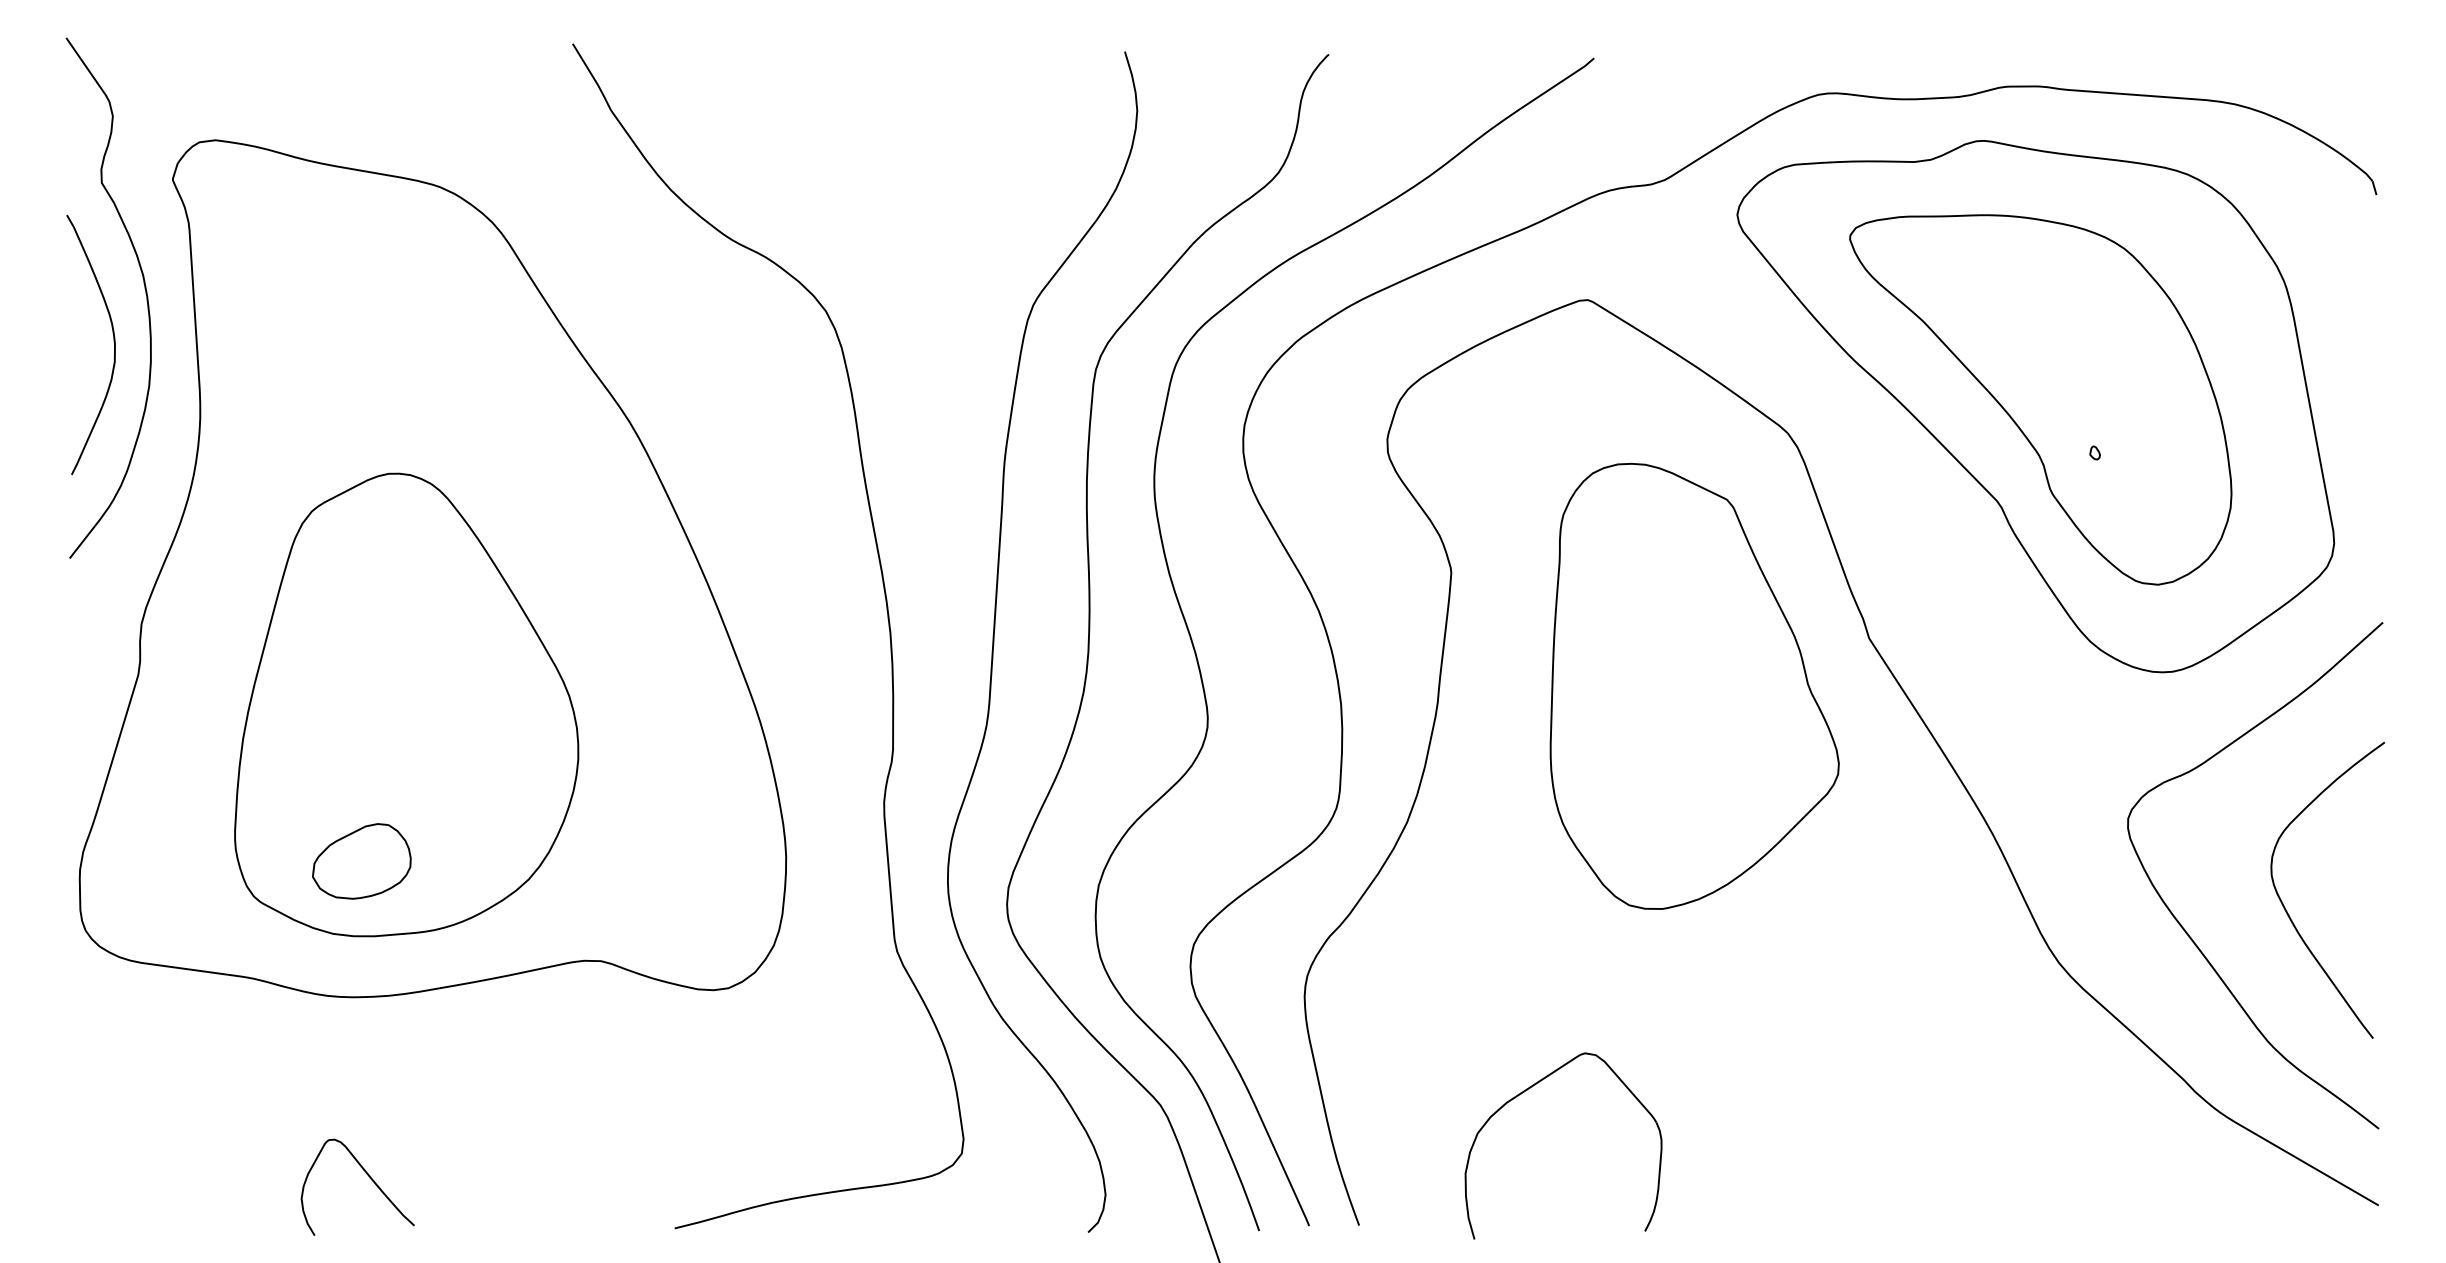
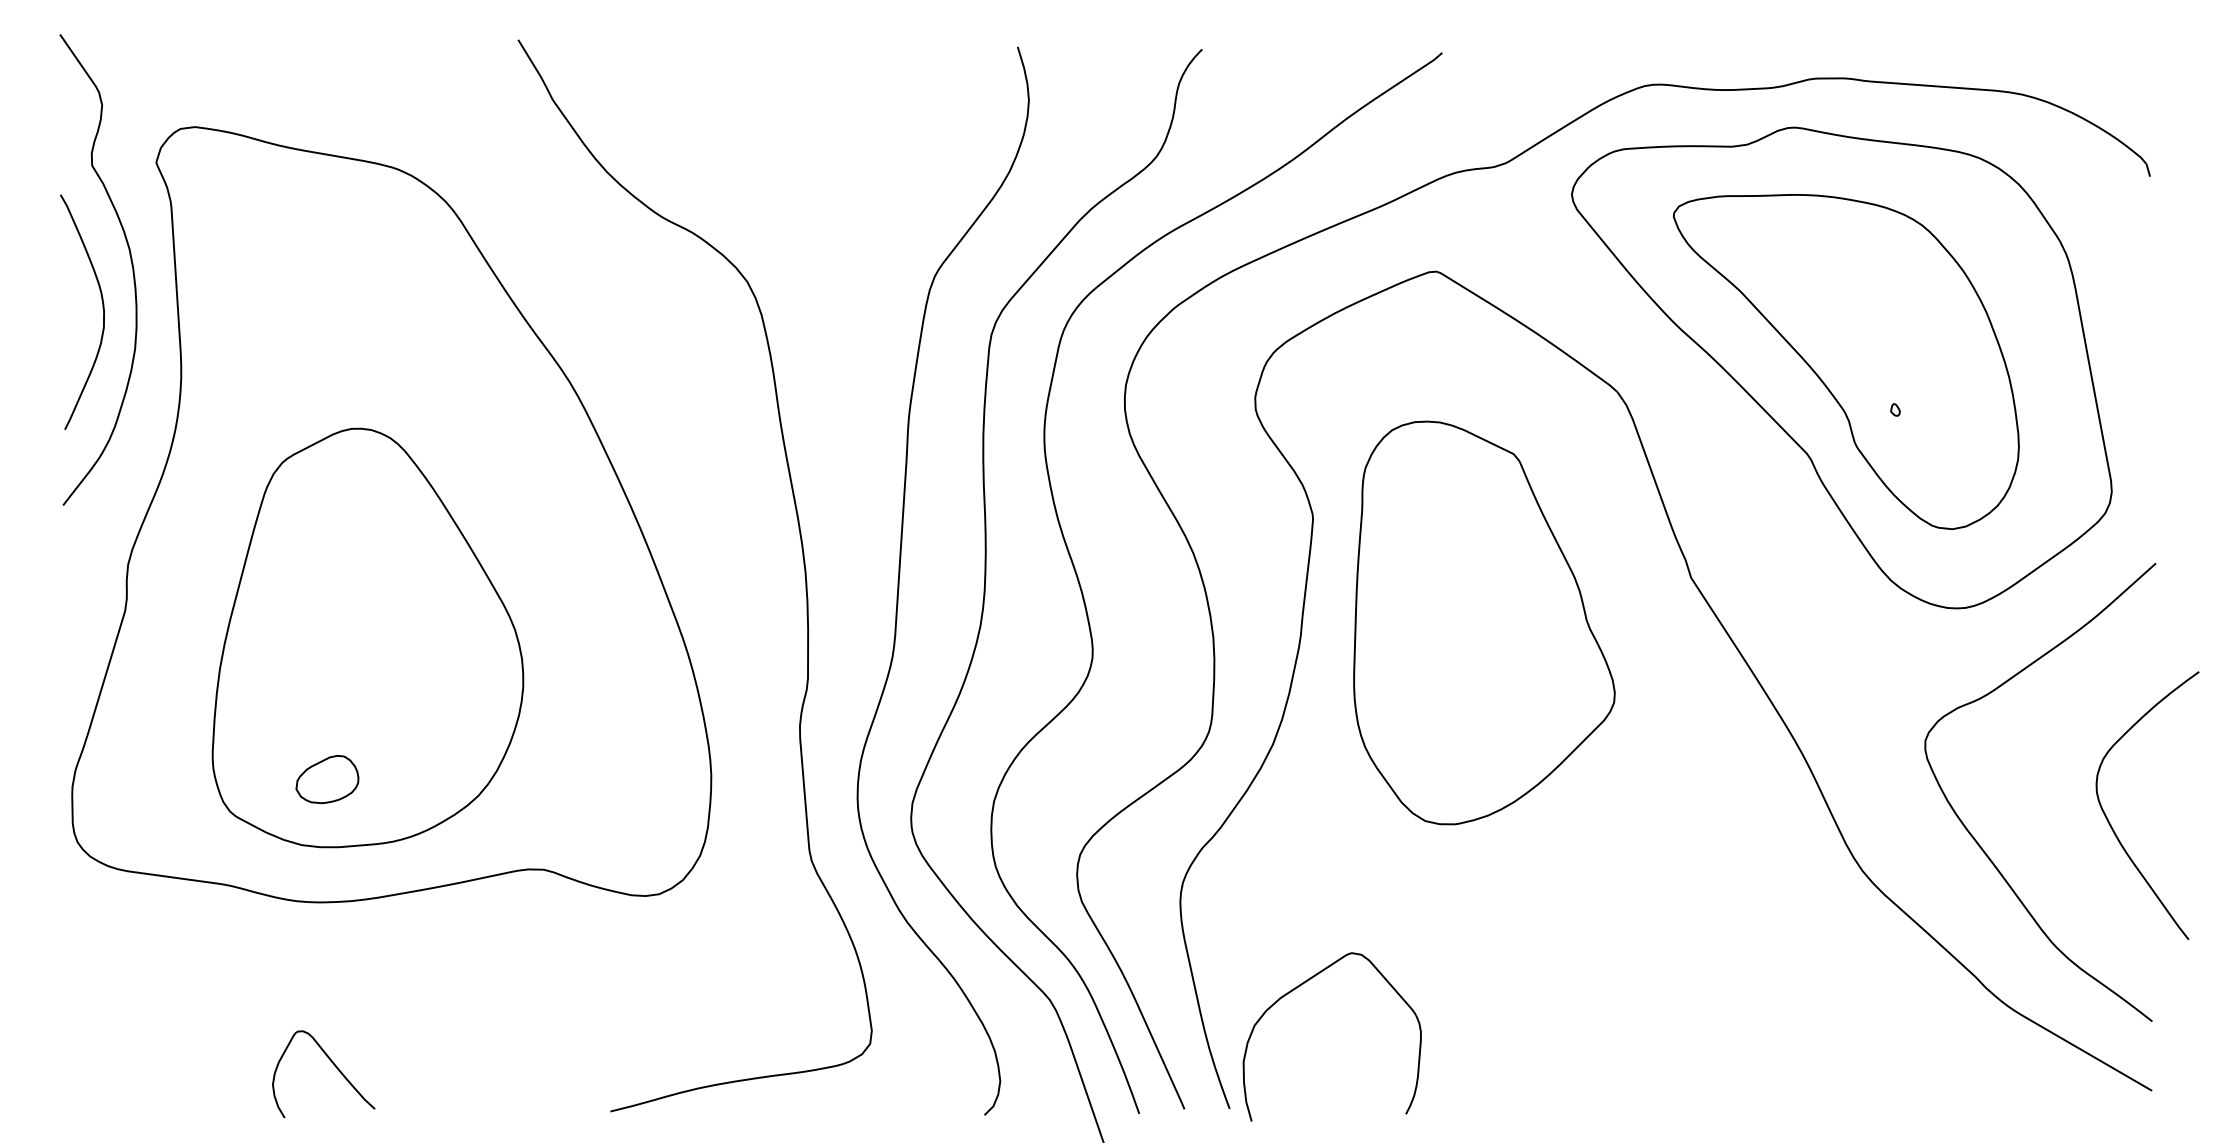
part: (1694, 685) -> (1484, 622), moved
part: (361, 861) -> (327, 779), size x0.7
curve: (2286, 909) -> (2110, 823), moved
part: (1529, 1089) -> (1301, 985), moved

